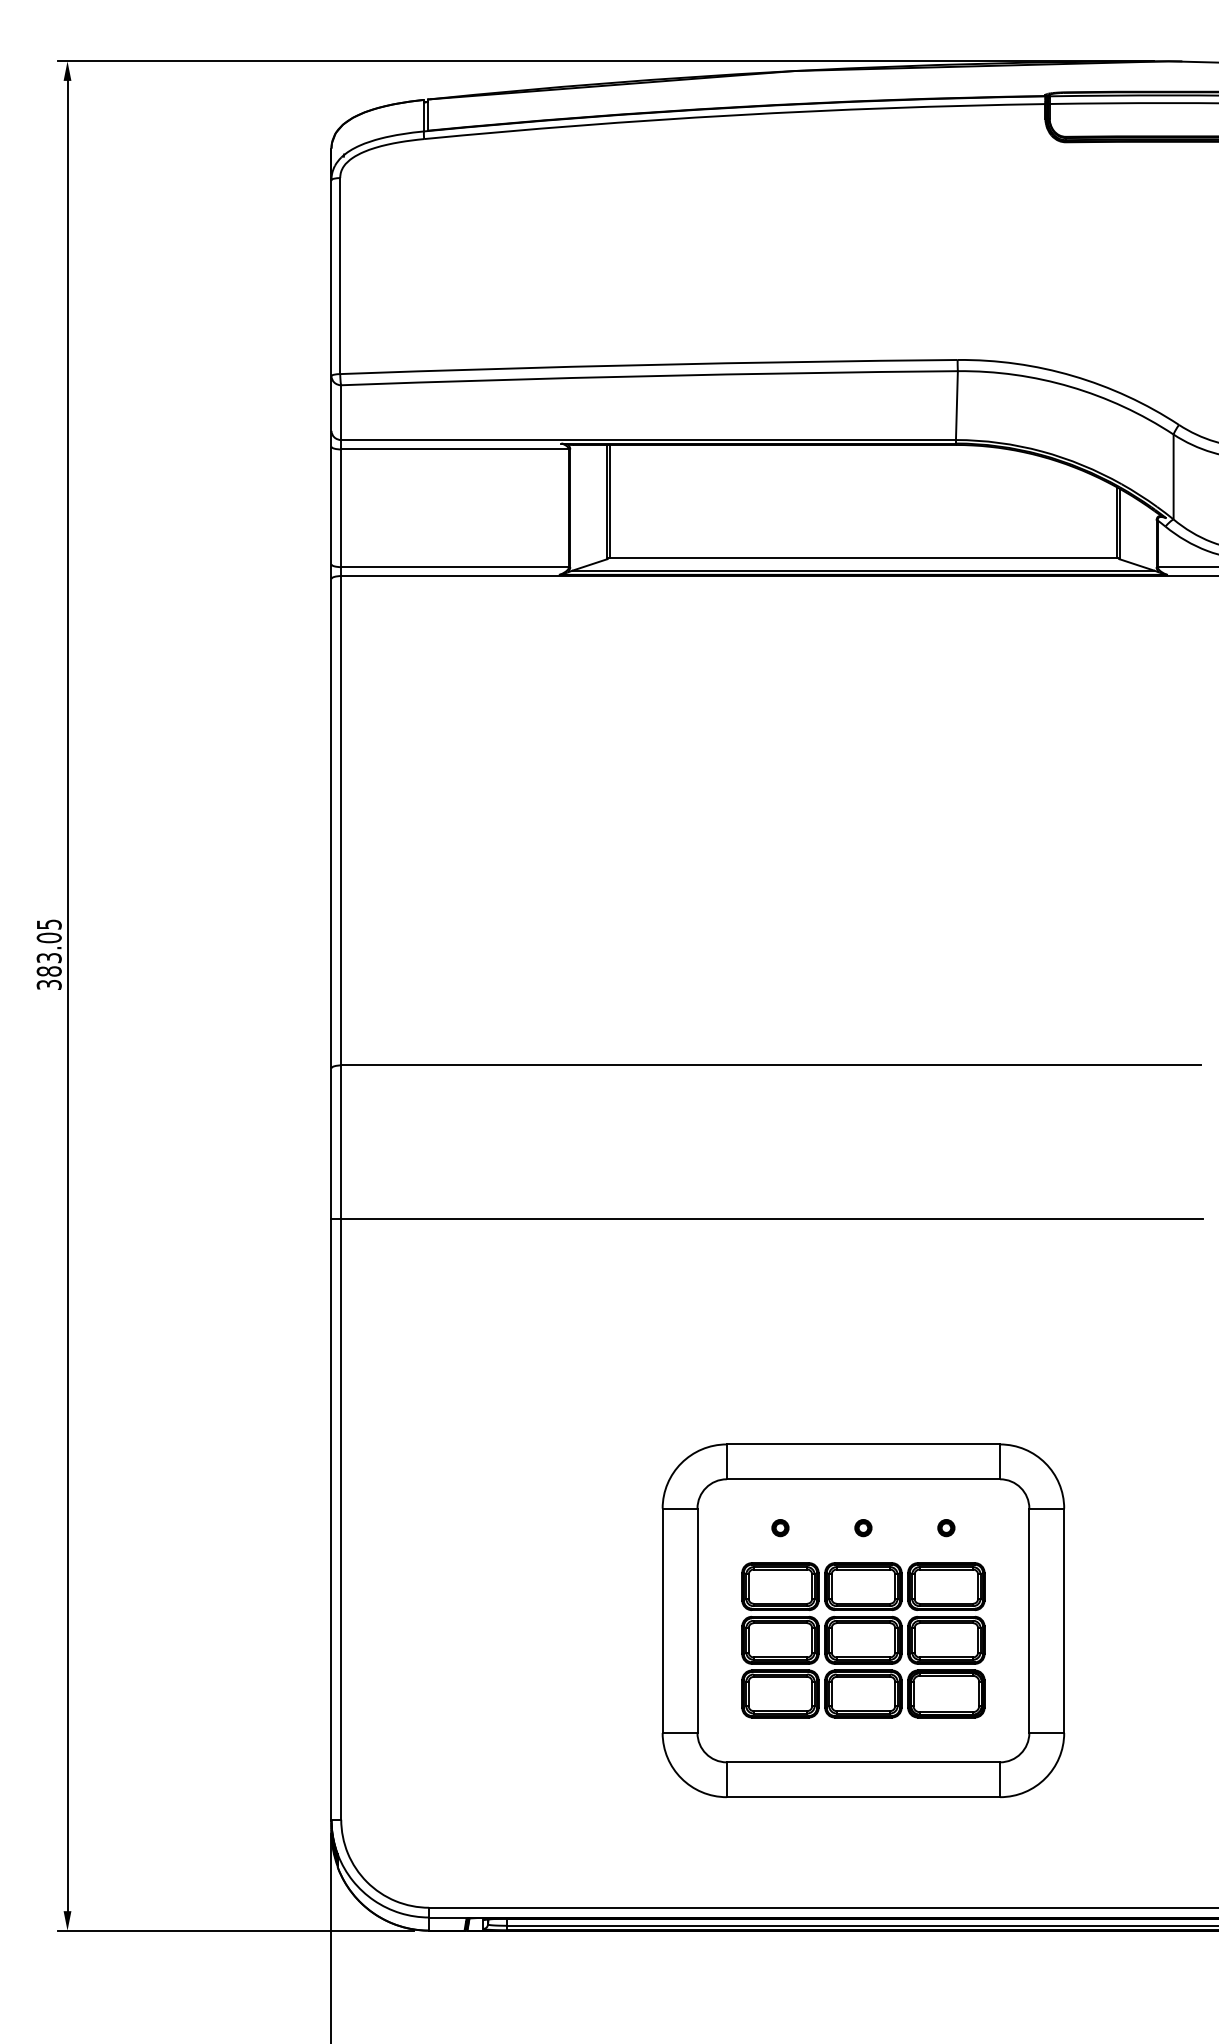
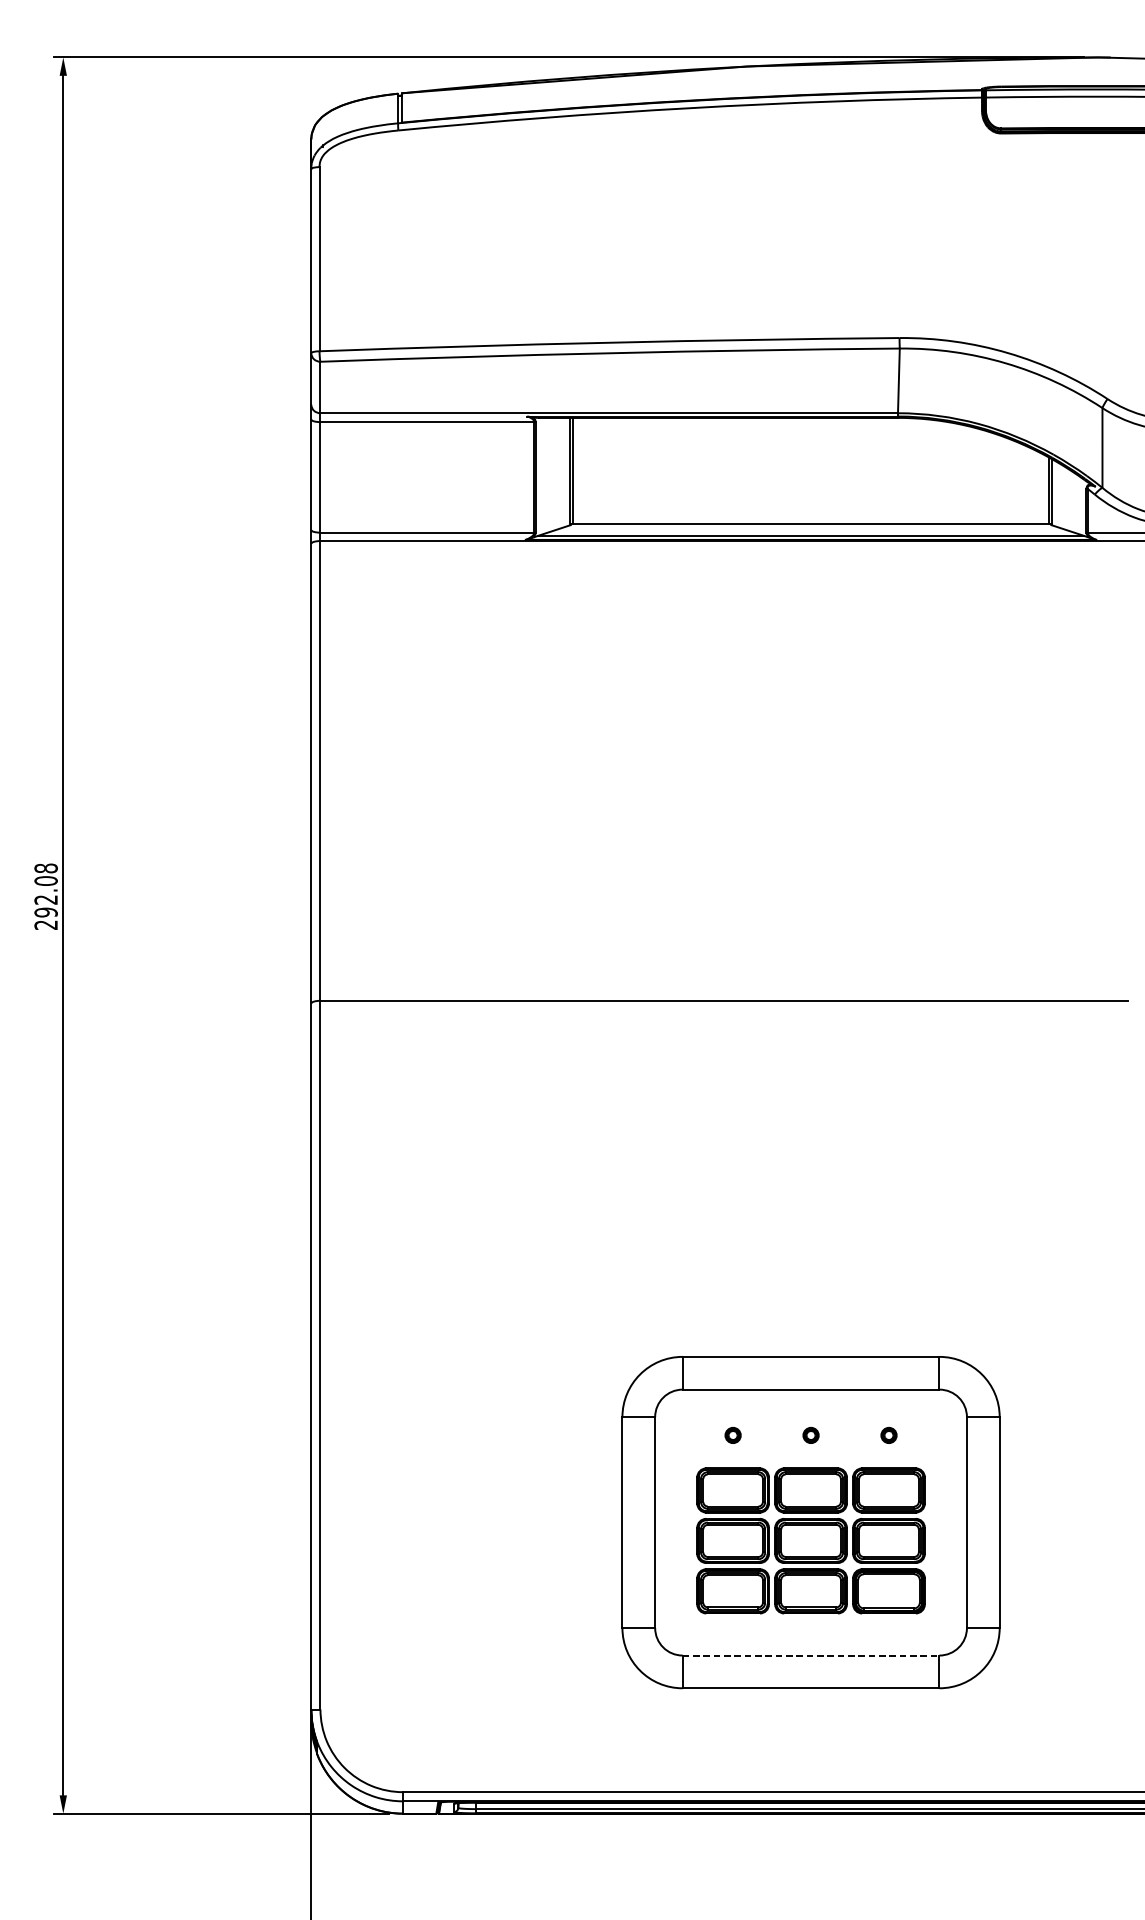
text: (48, 954) -> (45, 896), 383.05 -> 292.08
line: (767, 1218) -> (720, 1144), removed
line: (863, 1762) -> (811, 1655), solid -> dashed

